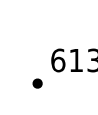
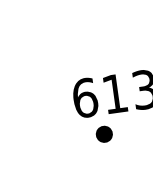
part: (37, 83) -> (104, 134), moved

